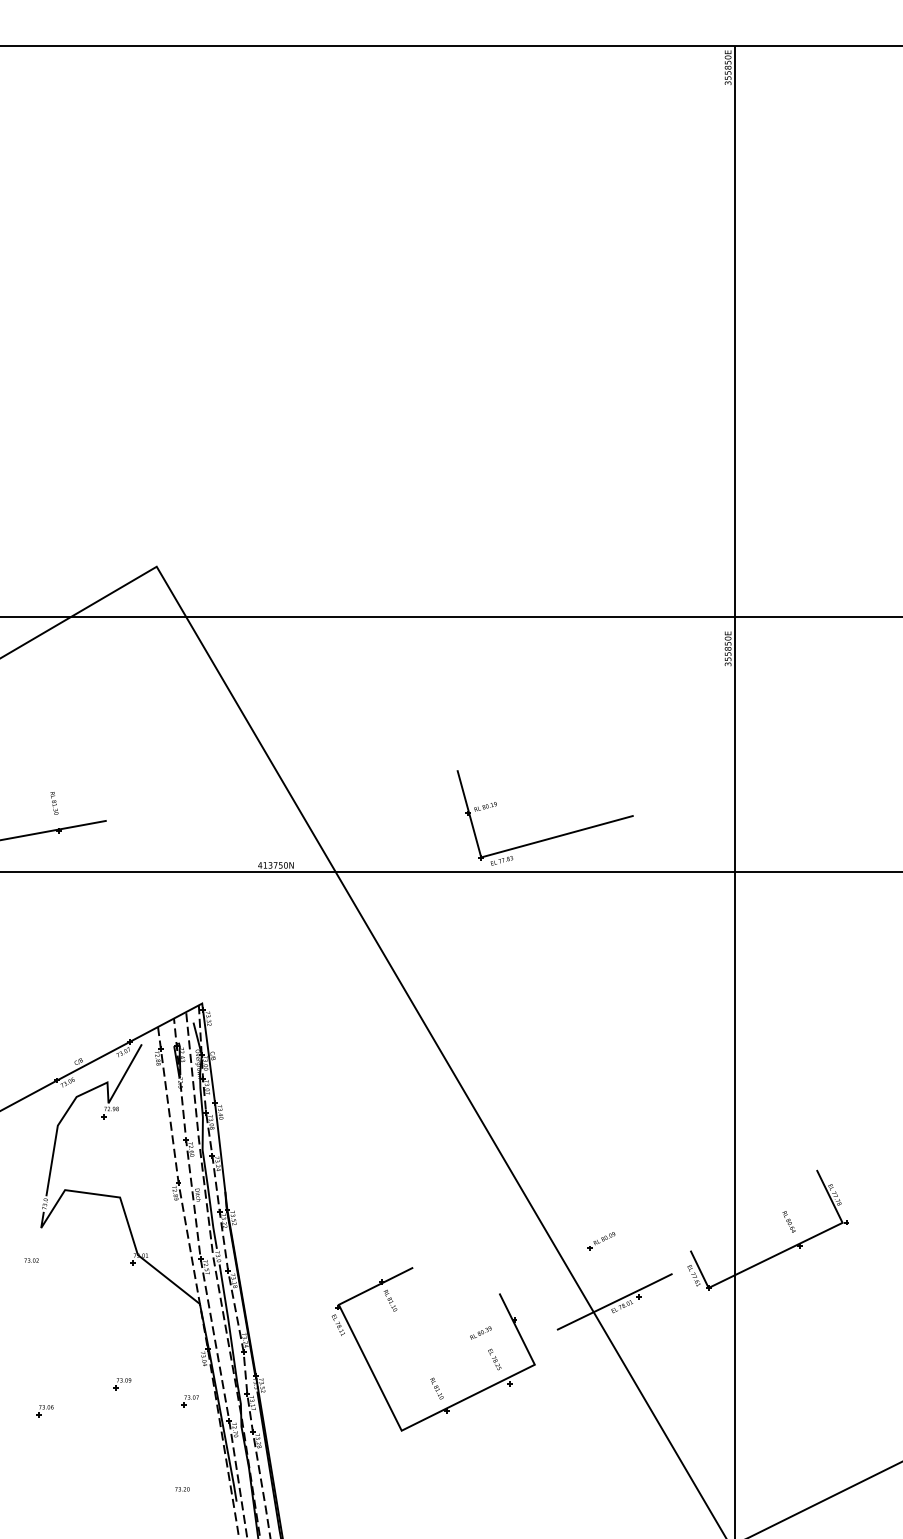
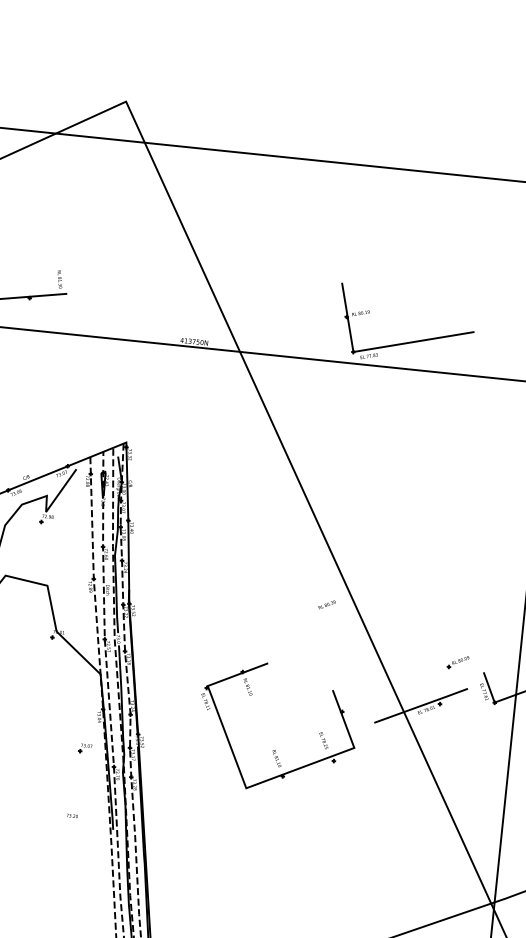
text: (54, 803) -> (59, 279), moved
part: (601, 1241) -> (458, 662), moved
text: (480, 1332) -> (326, 604), moved
part: (122, 1384) -> (34, 730), removed

